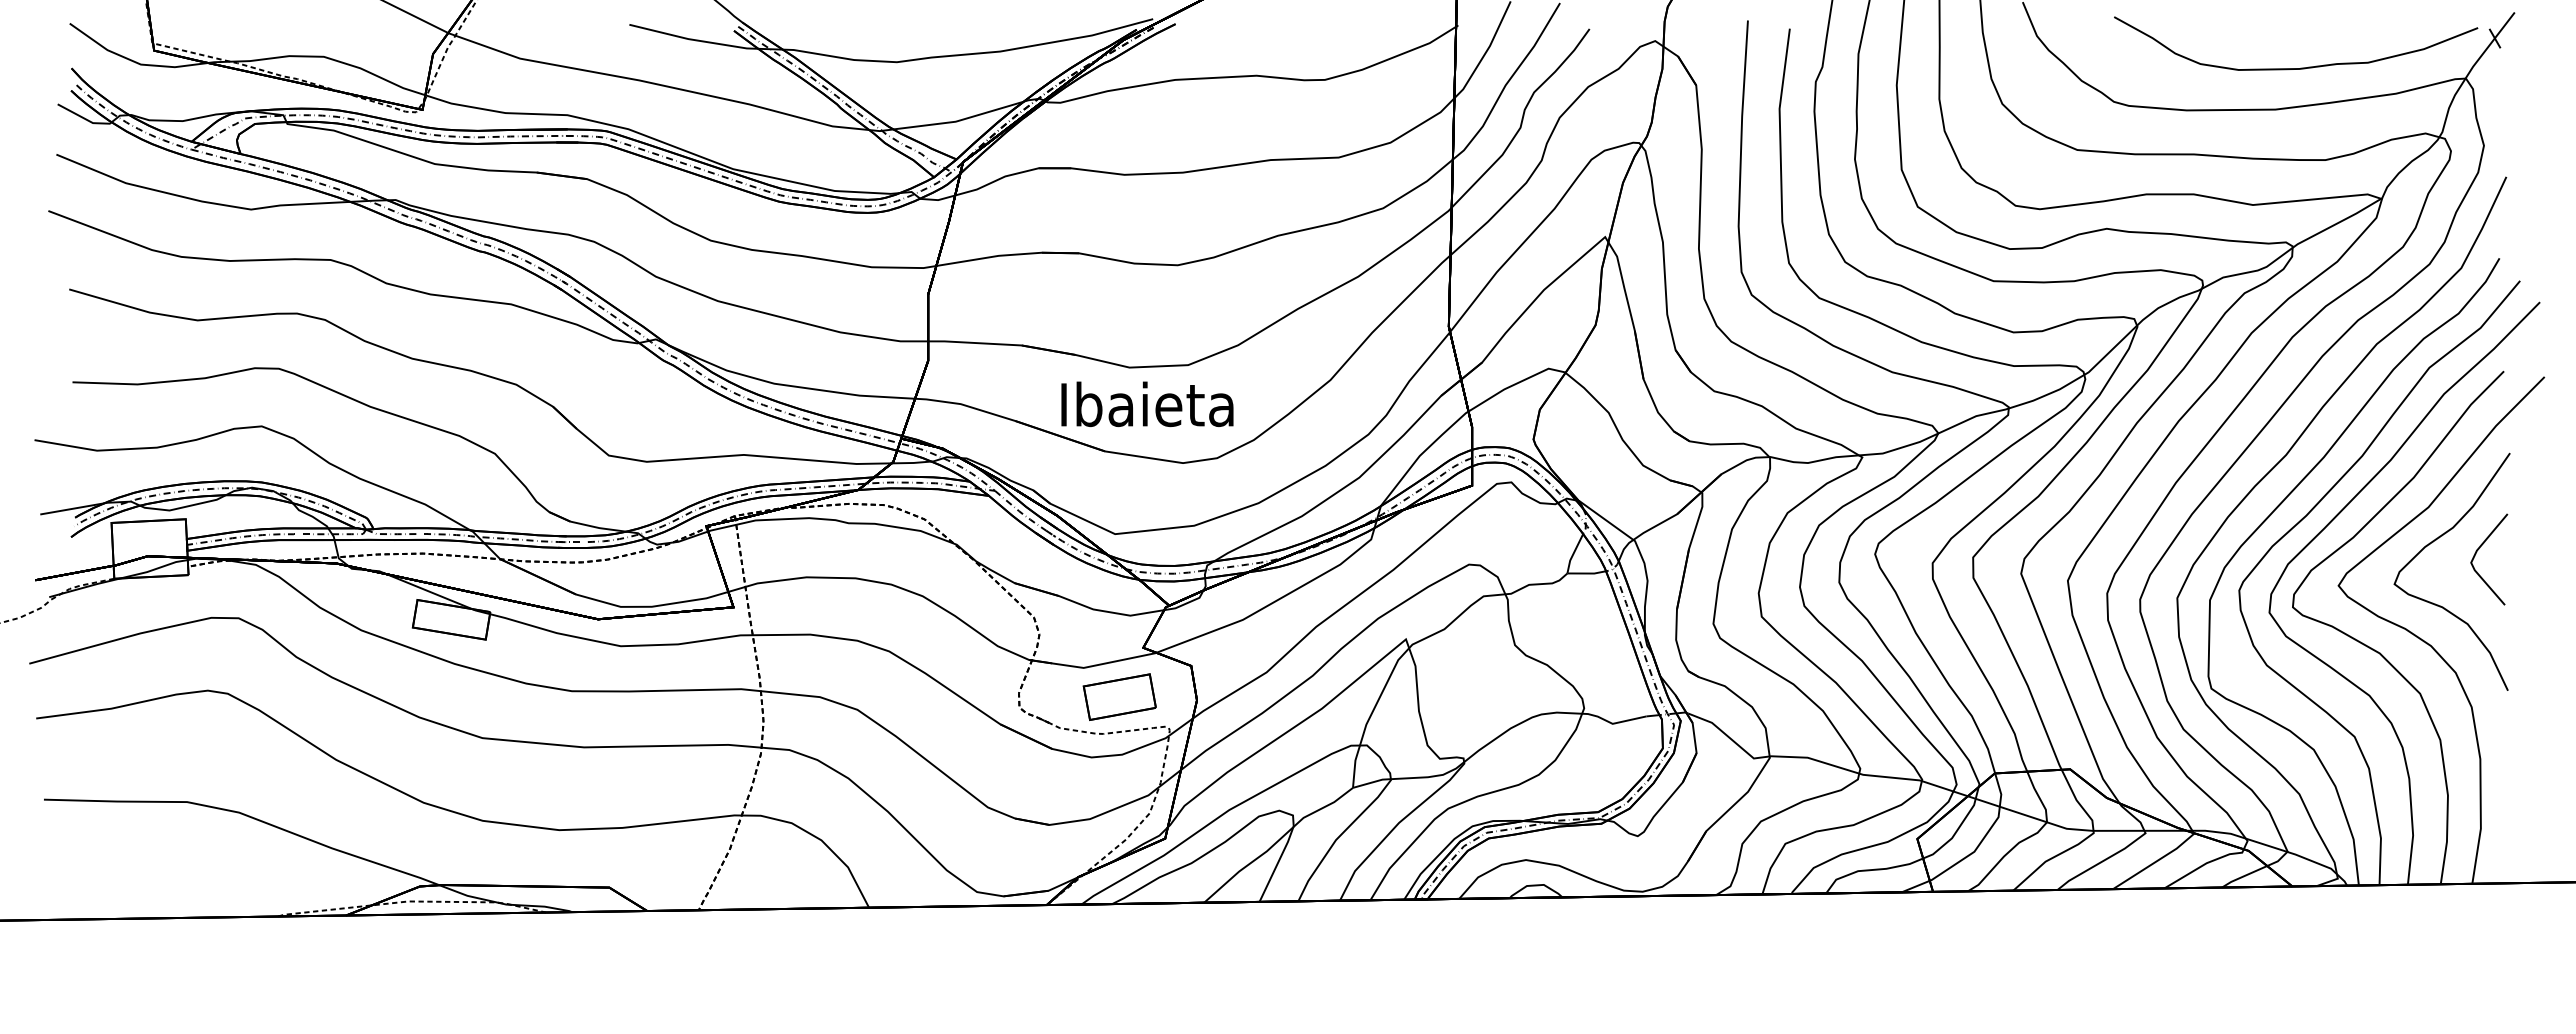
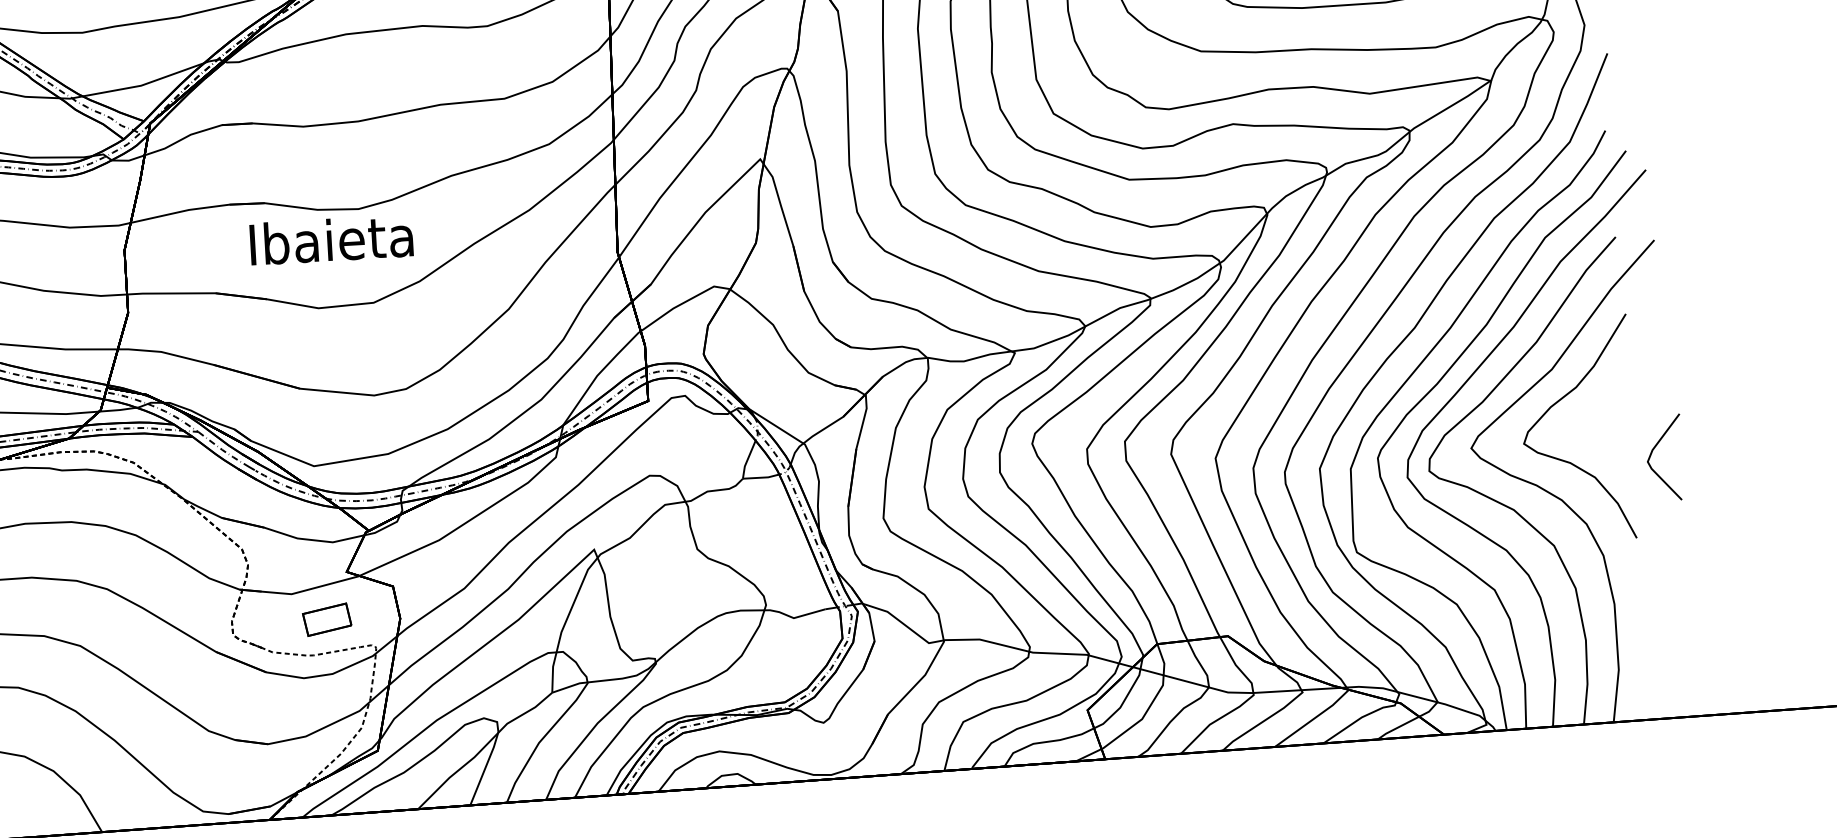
text: (1147, 404) -> (331, 240), moved
line: (2477, 552) -> (1653, 451), moved
part: (1119, 696) -> (326, 619), size x0.7

